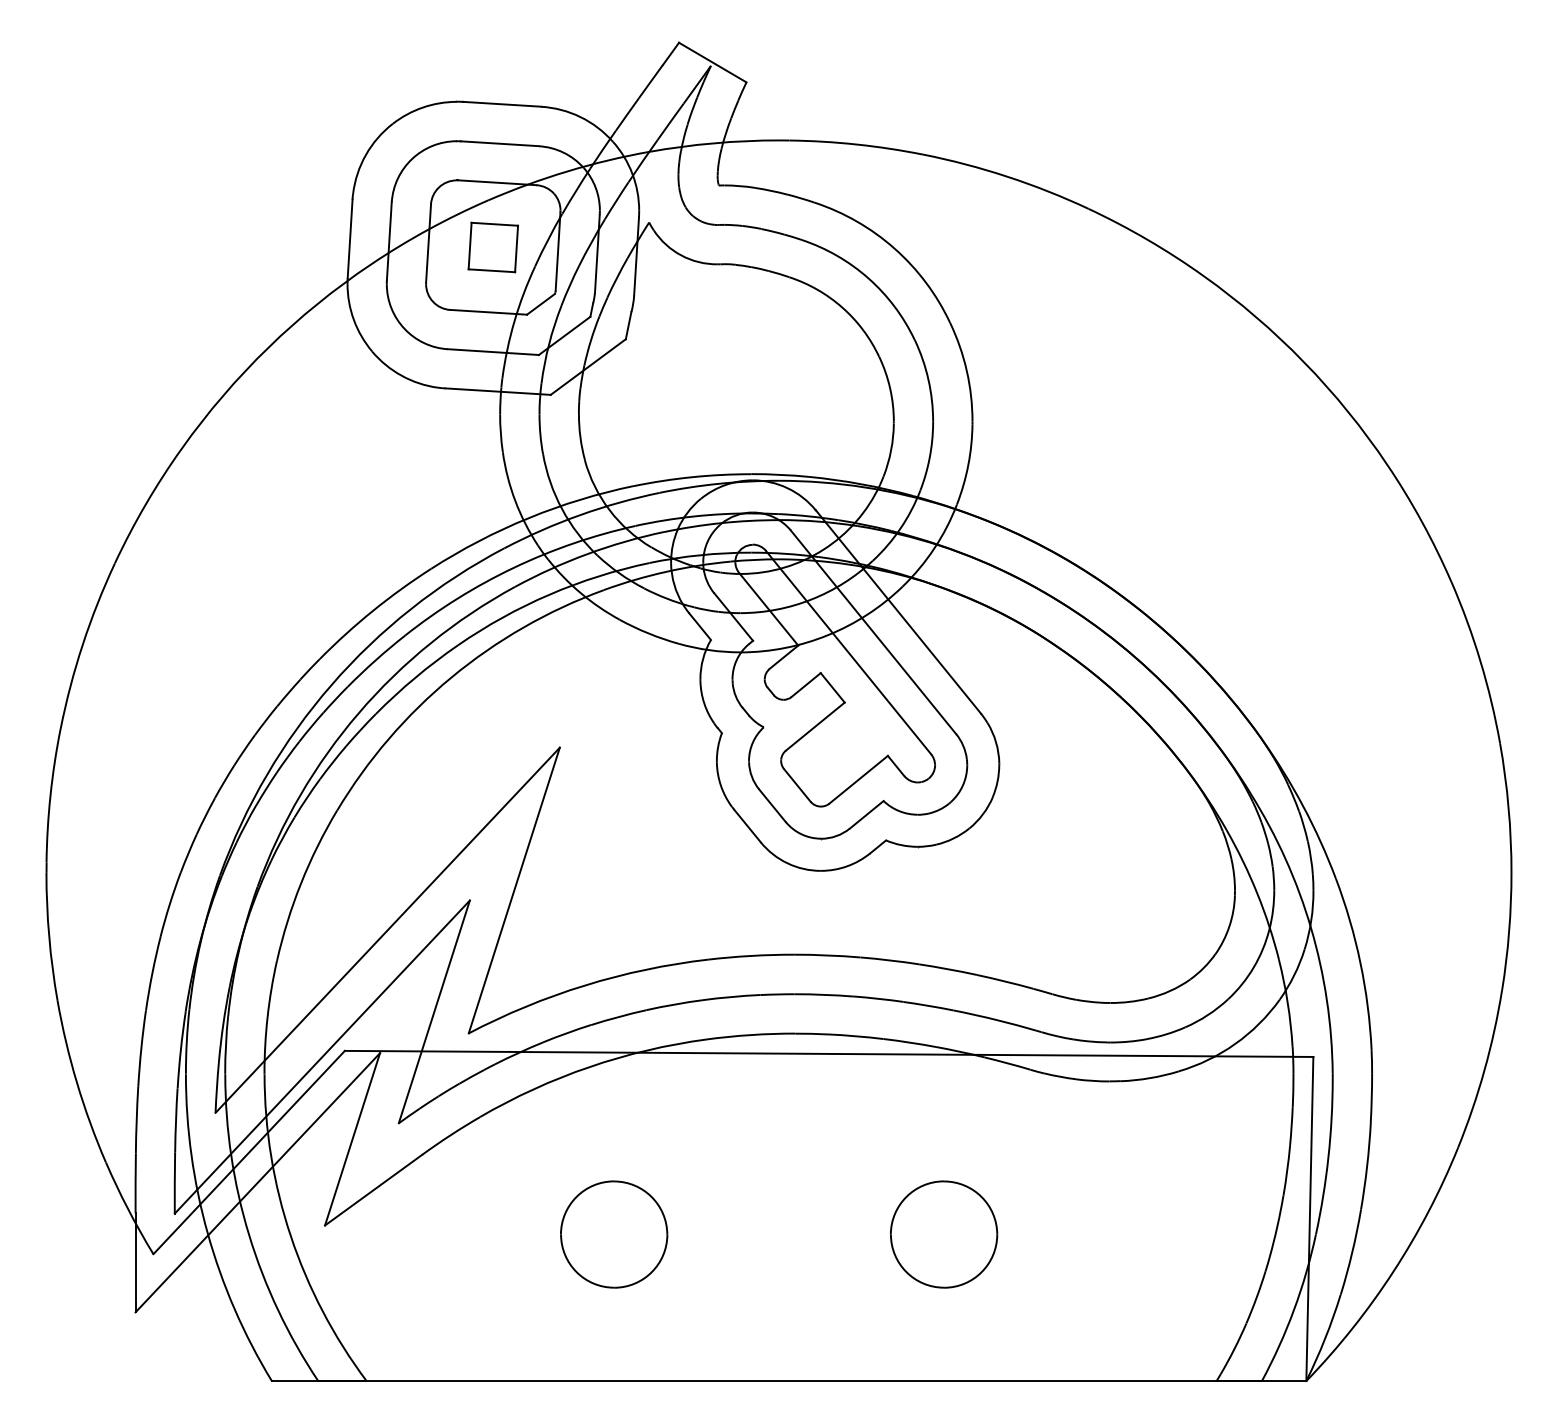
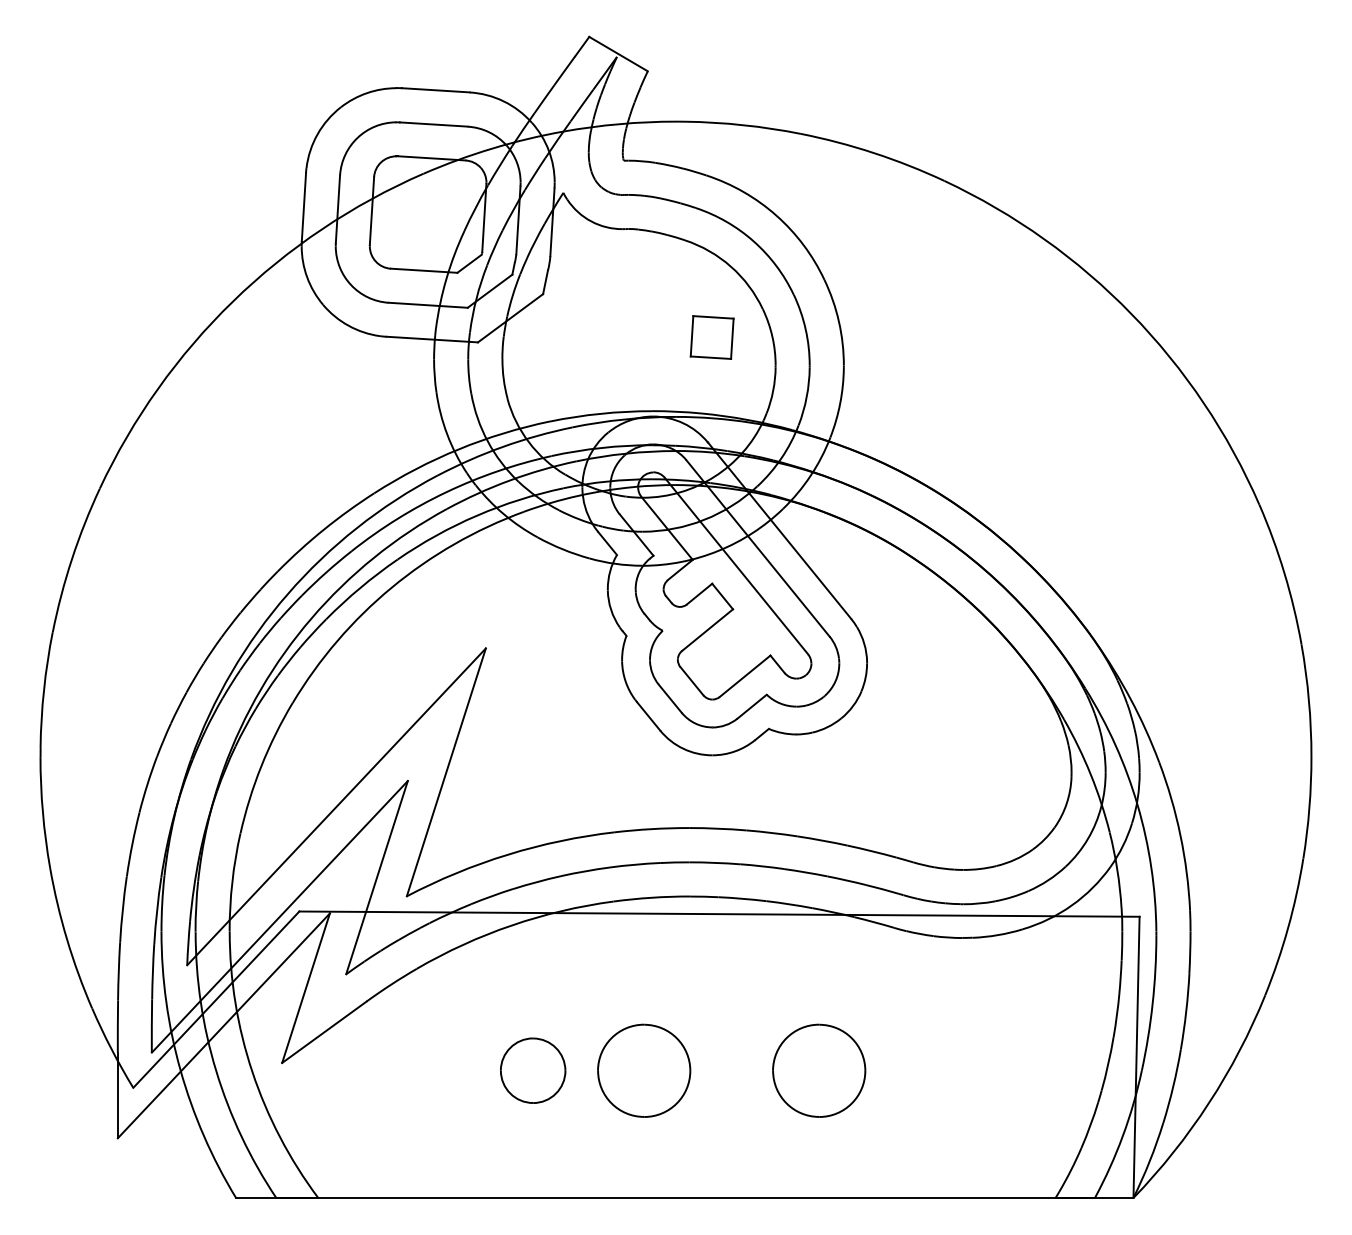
part: (492, 247) -> (711, 337), moved
part: (614, 1234) -> (533, 1070), size x0.7
part: (742, 1234) -> (644, 1070), added

